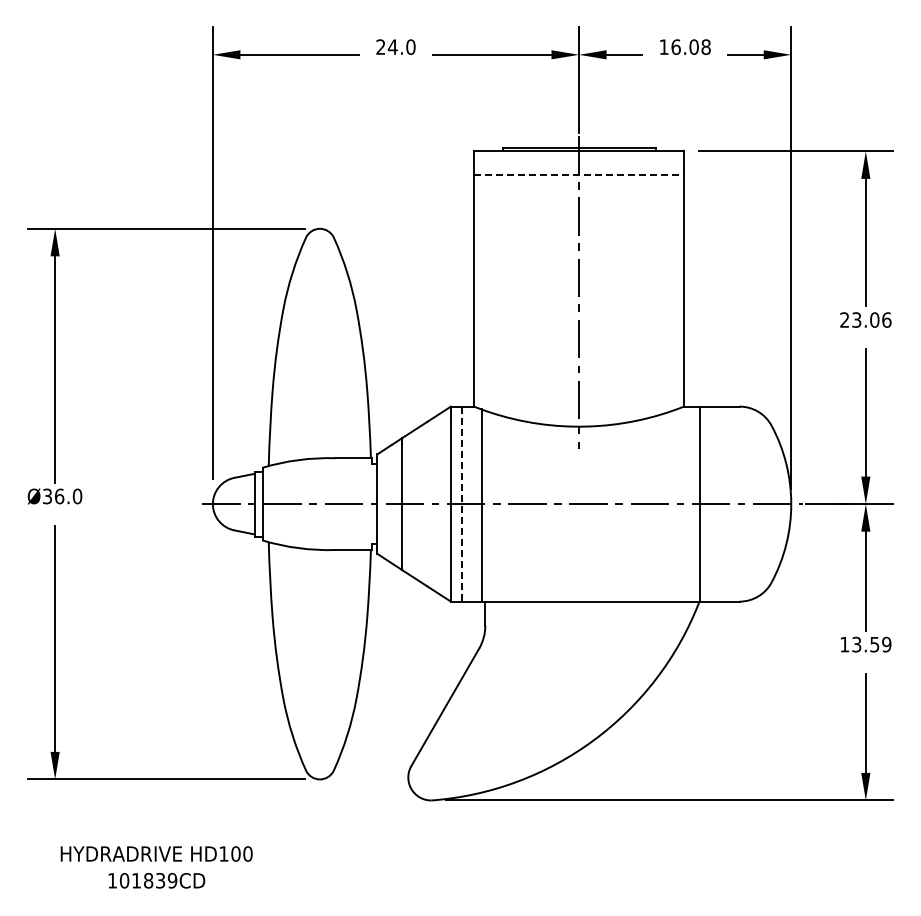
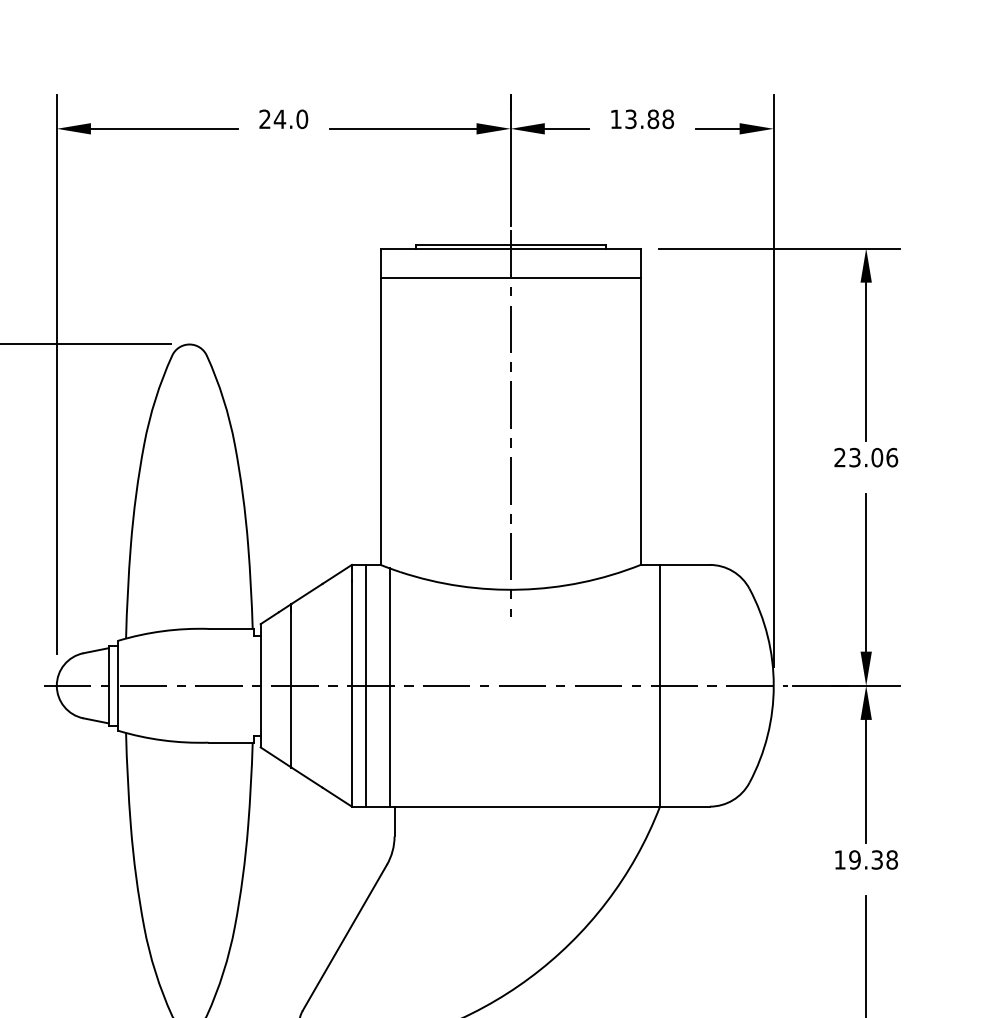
text: (684, 46) -> (641, 118), 16.08 -> 13.88
line: (579, 175) -> (511, 278), dashed -> solid
line: (462, 504) -> (366, 686), dashed -> solid
text: (871, 644) -> (873, 859), 13.59 -> 19.38

